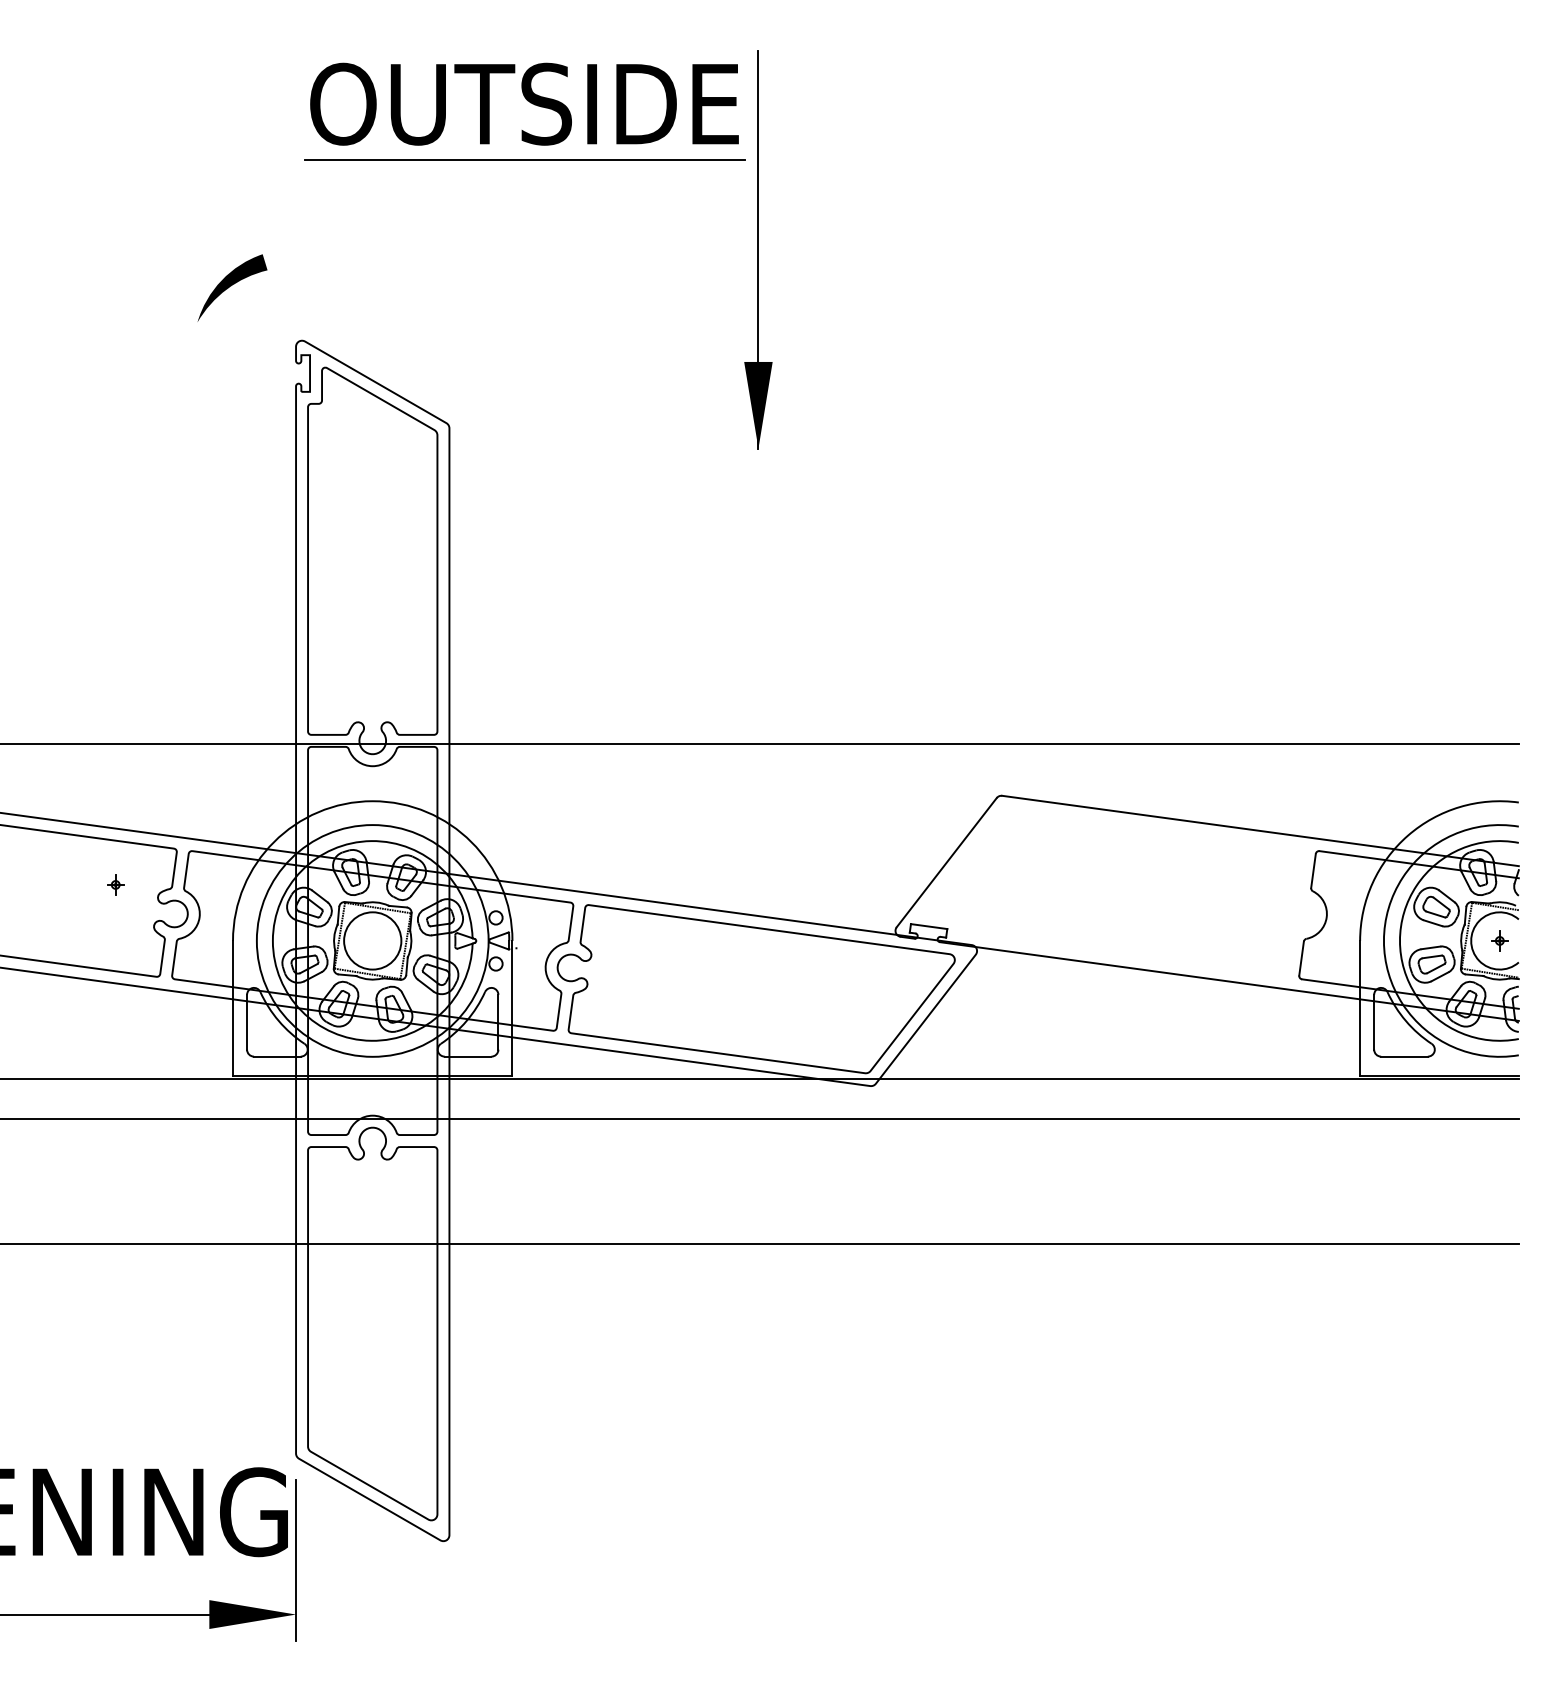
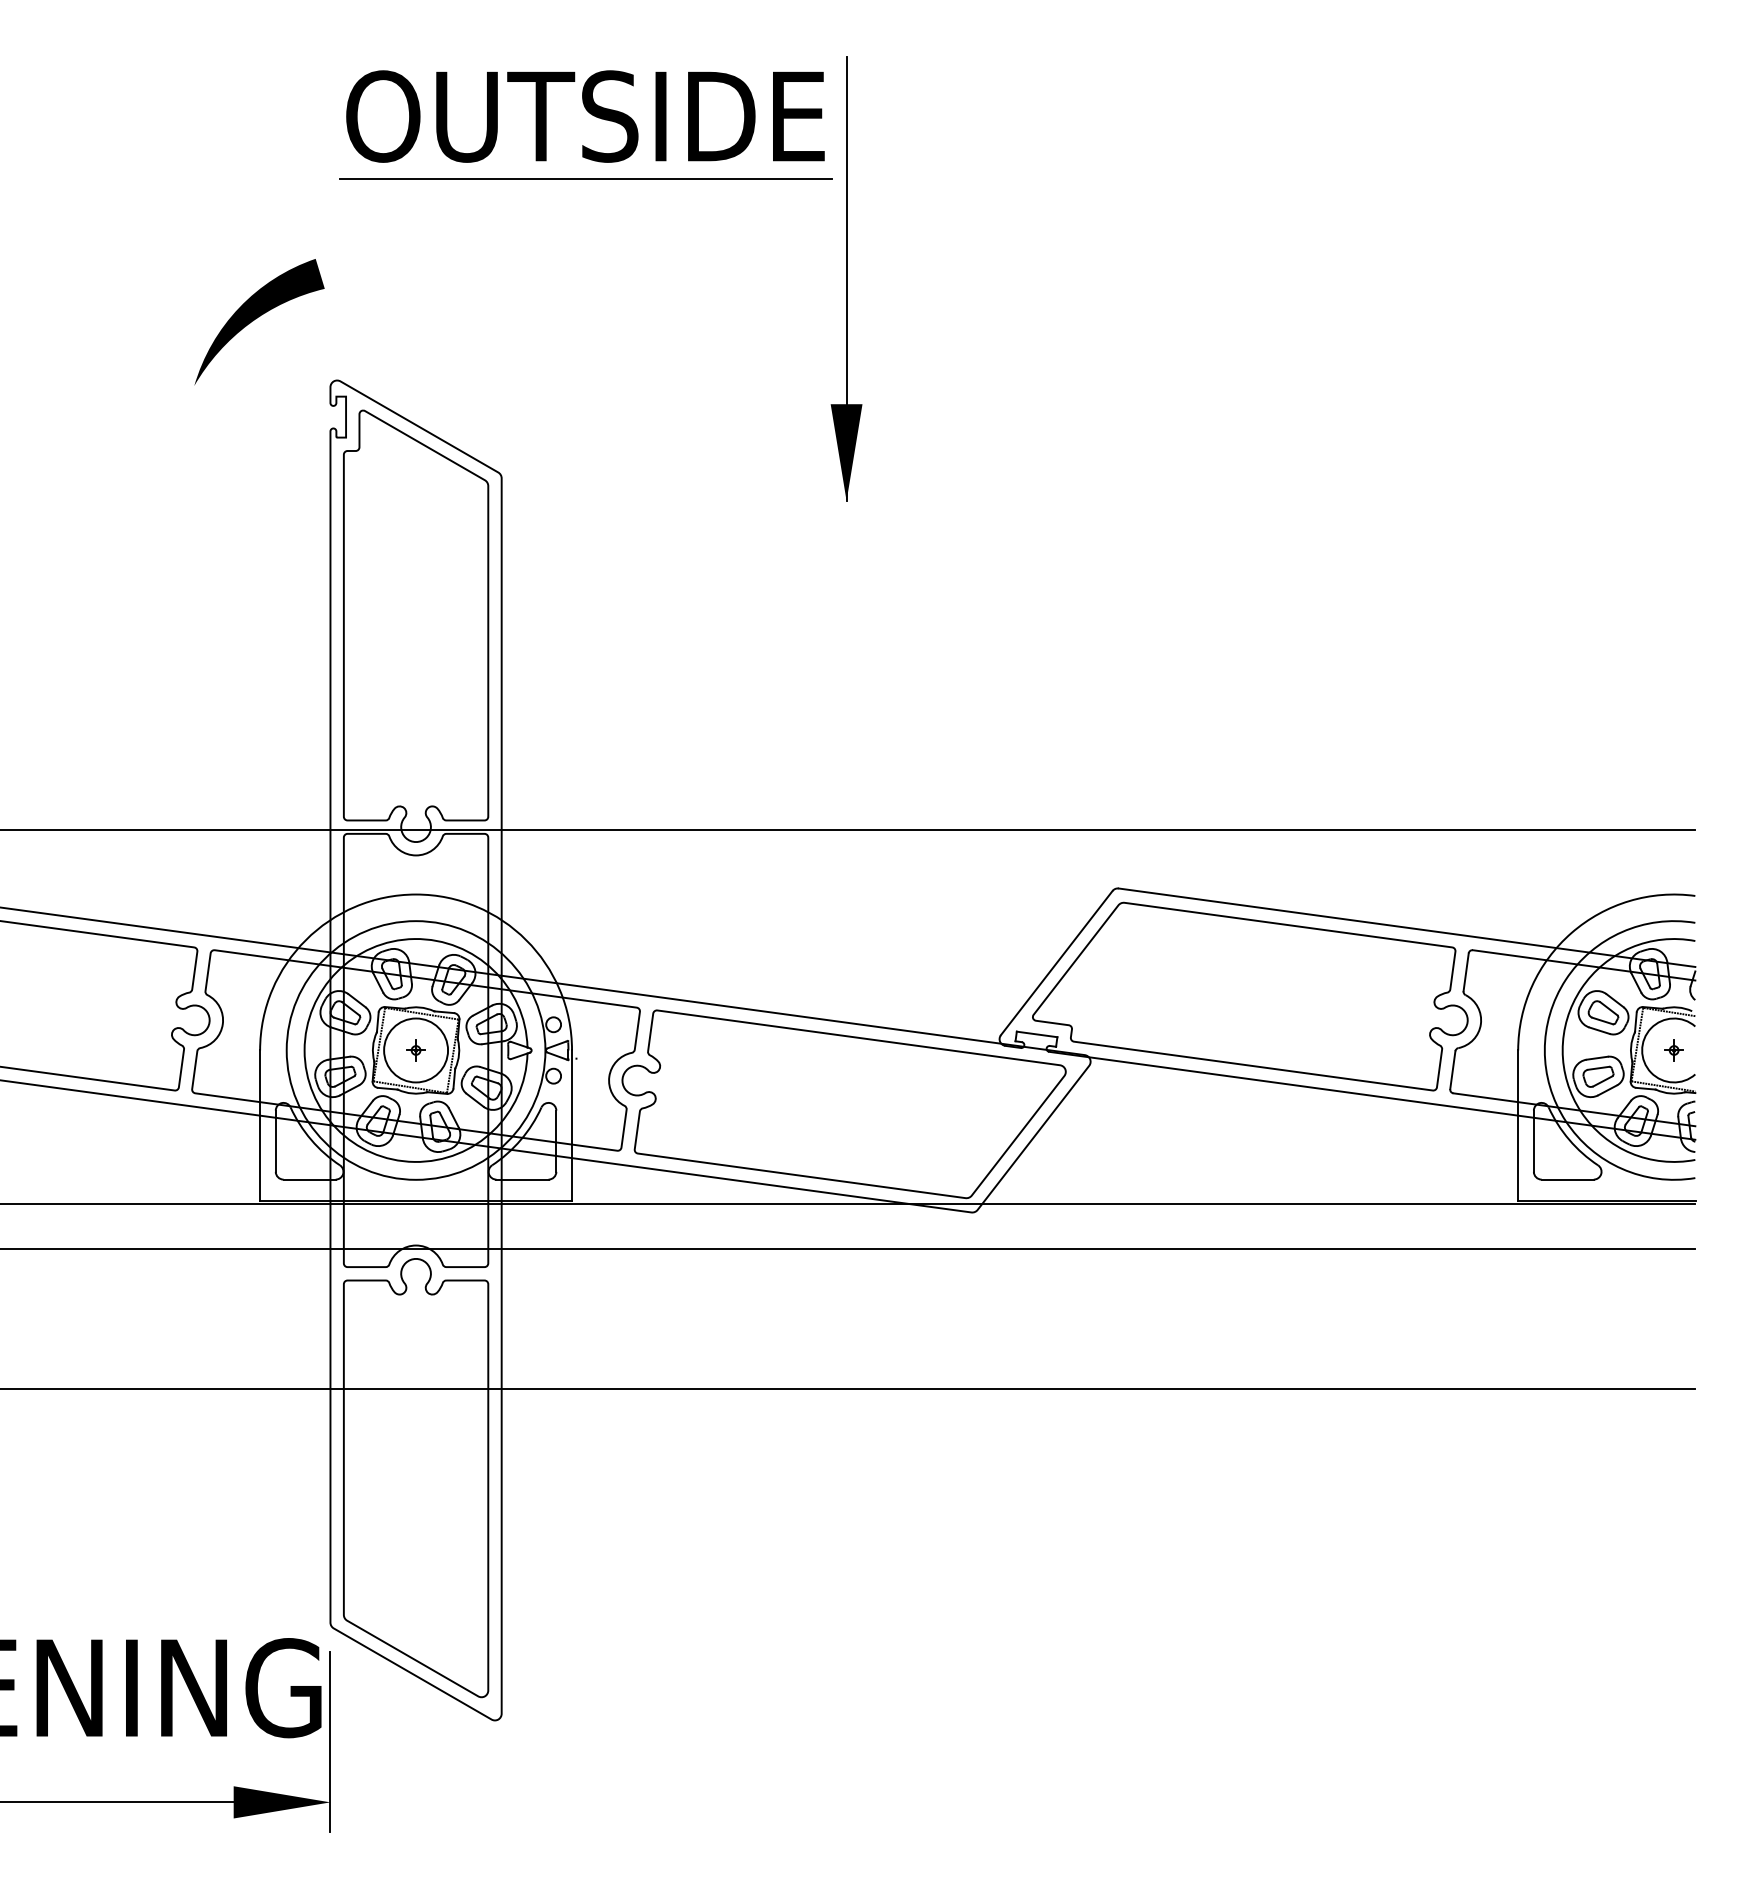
part: (232, 287) -> (259, 321), size x1.67
part: (115, 884) -> (415, 1049), moved
part: (1119, 892) -> (1249, 996), added

